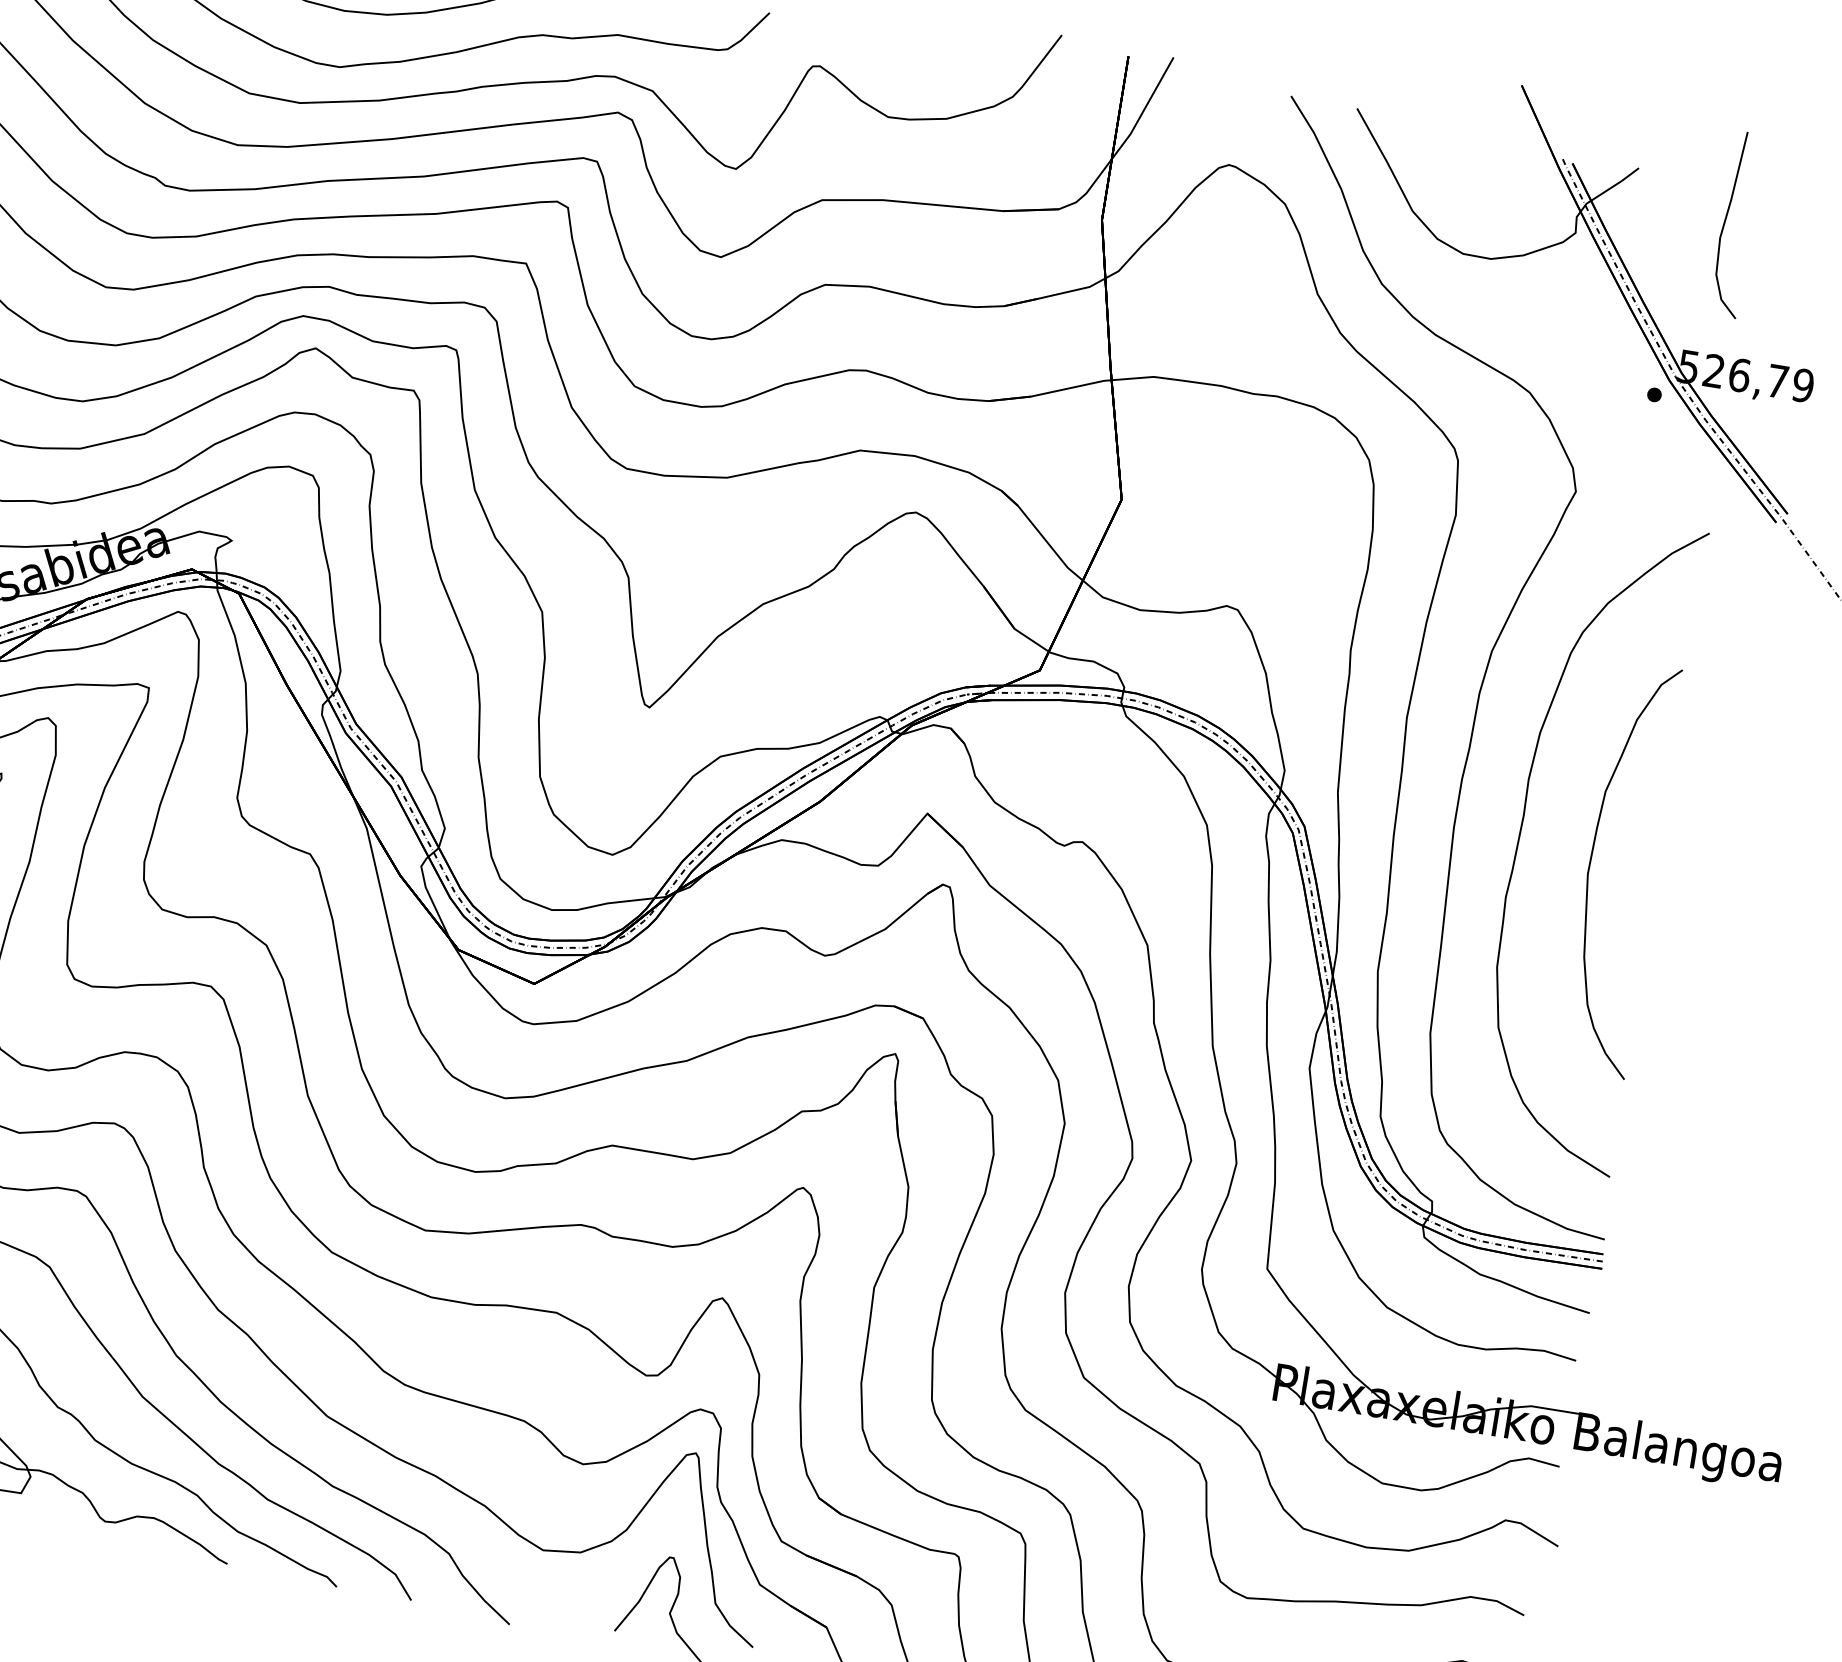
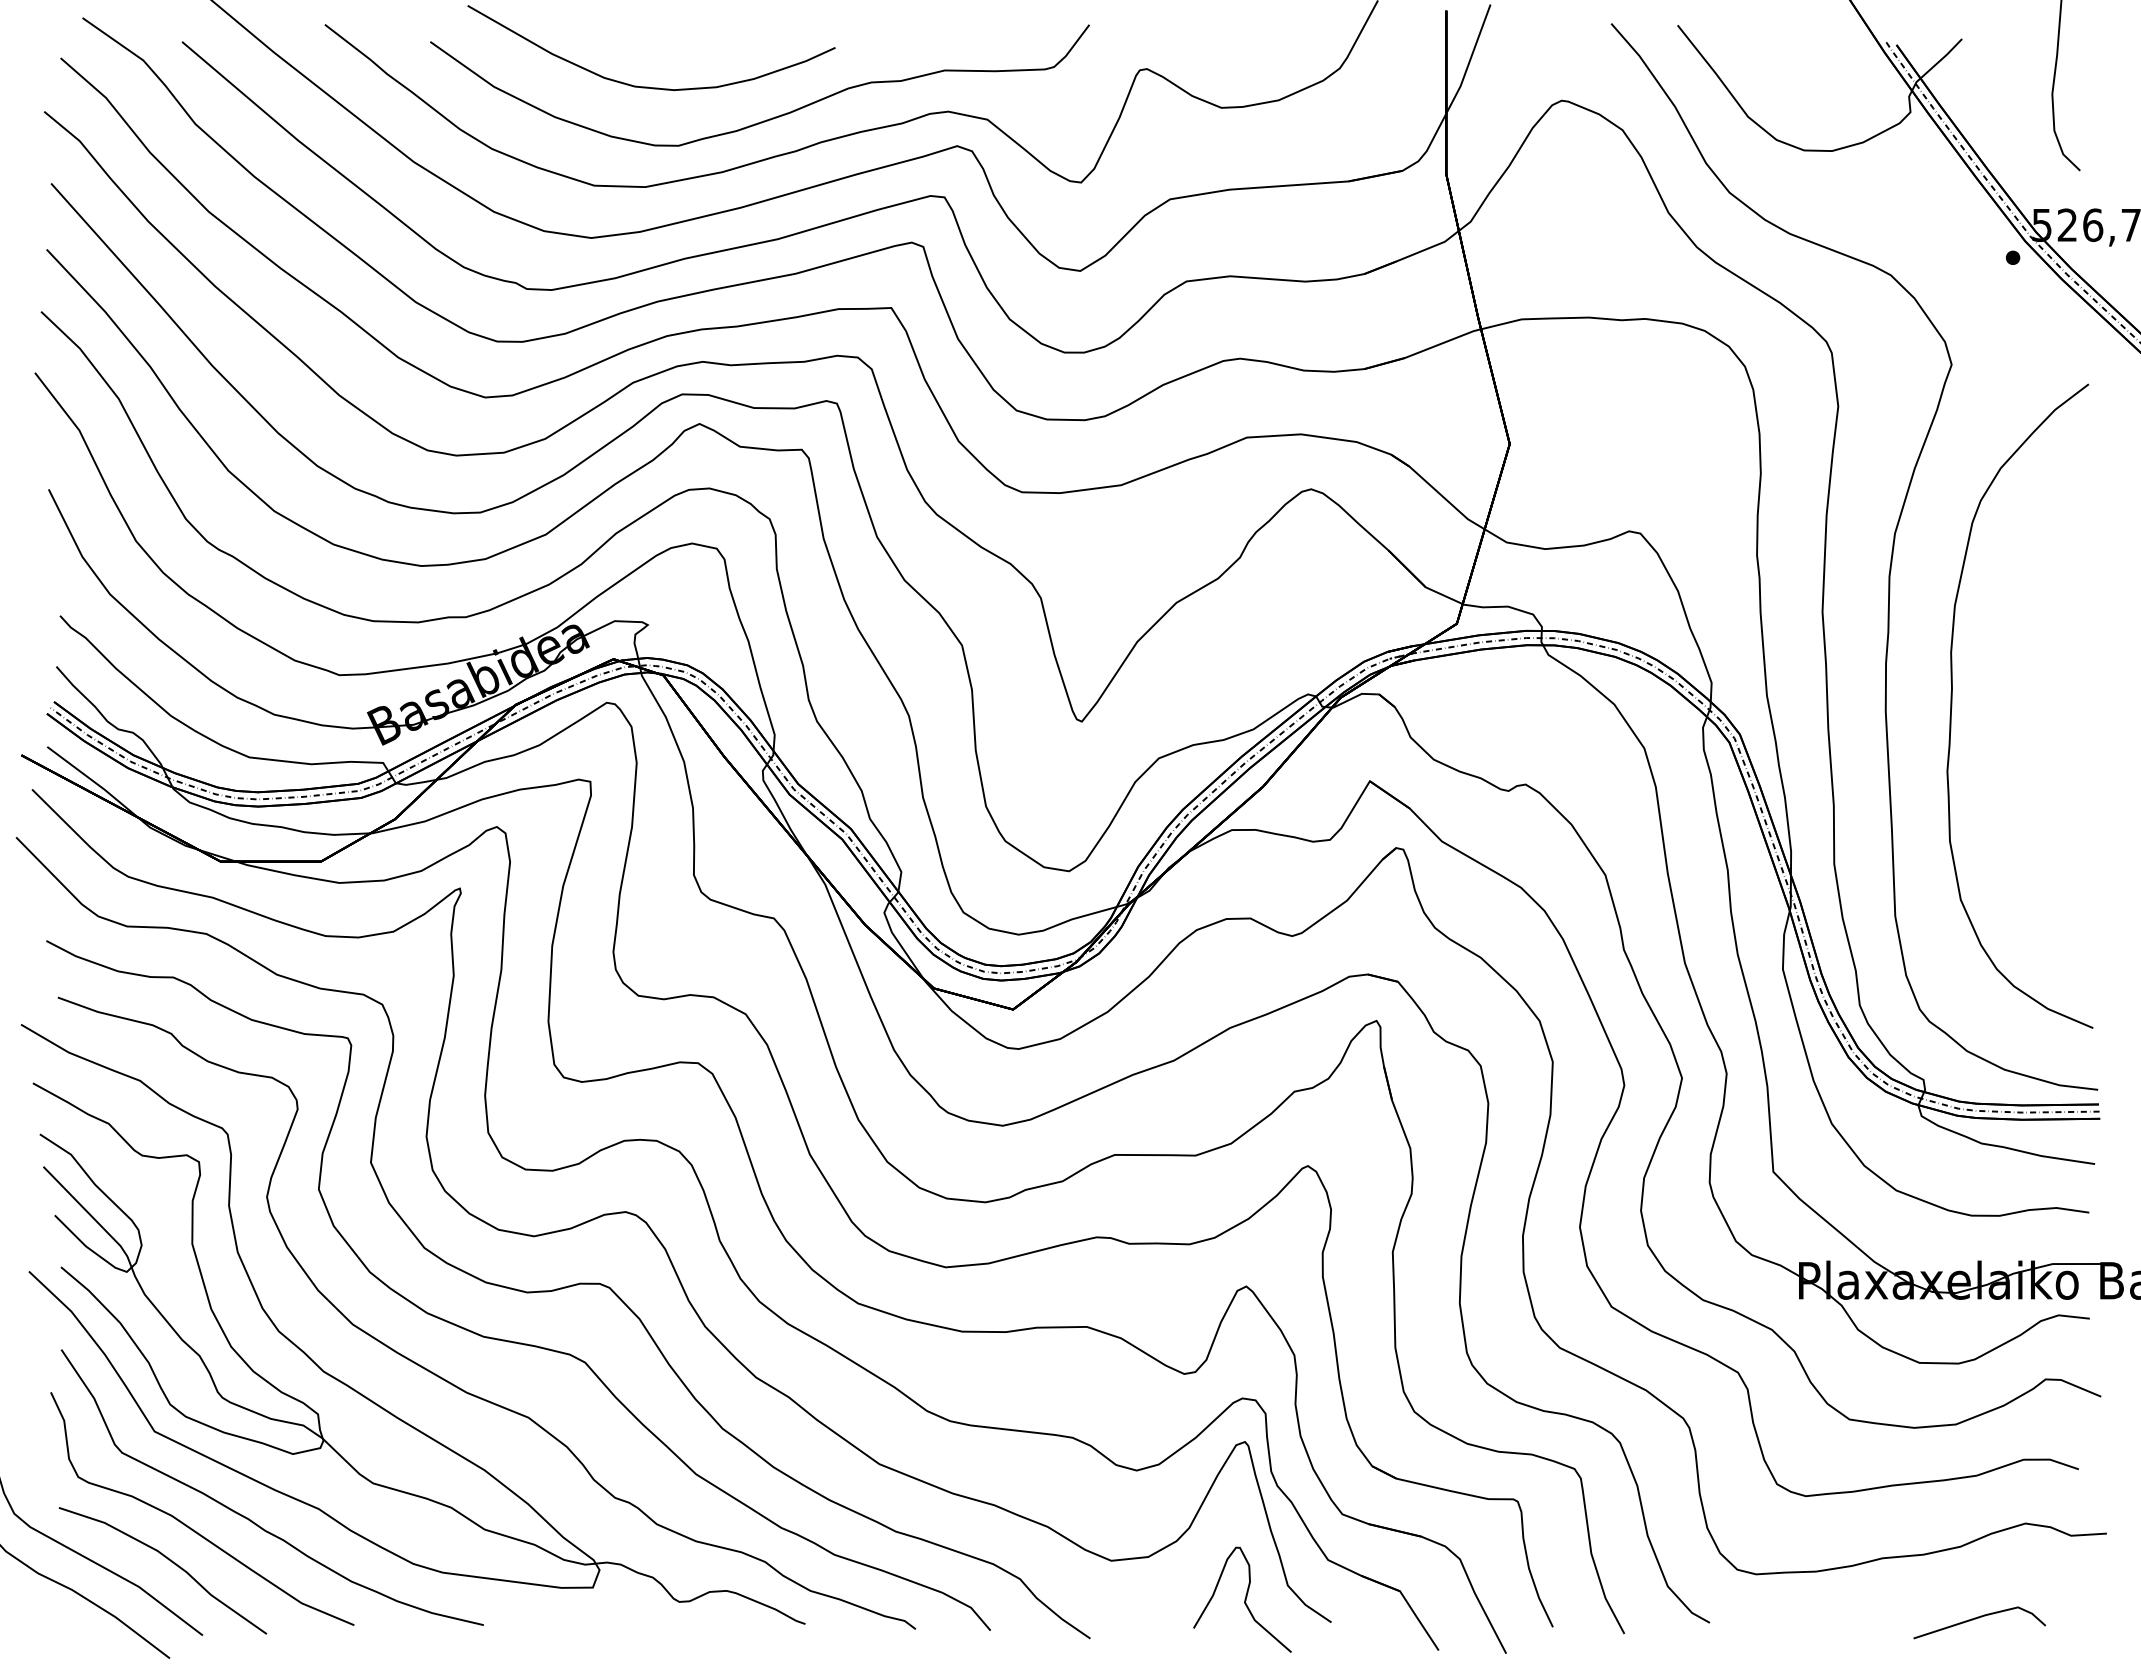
curve: (1591, 863) -> (2025, 725), removed

